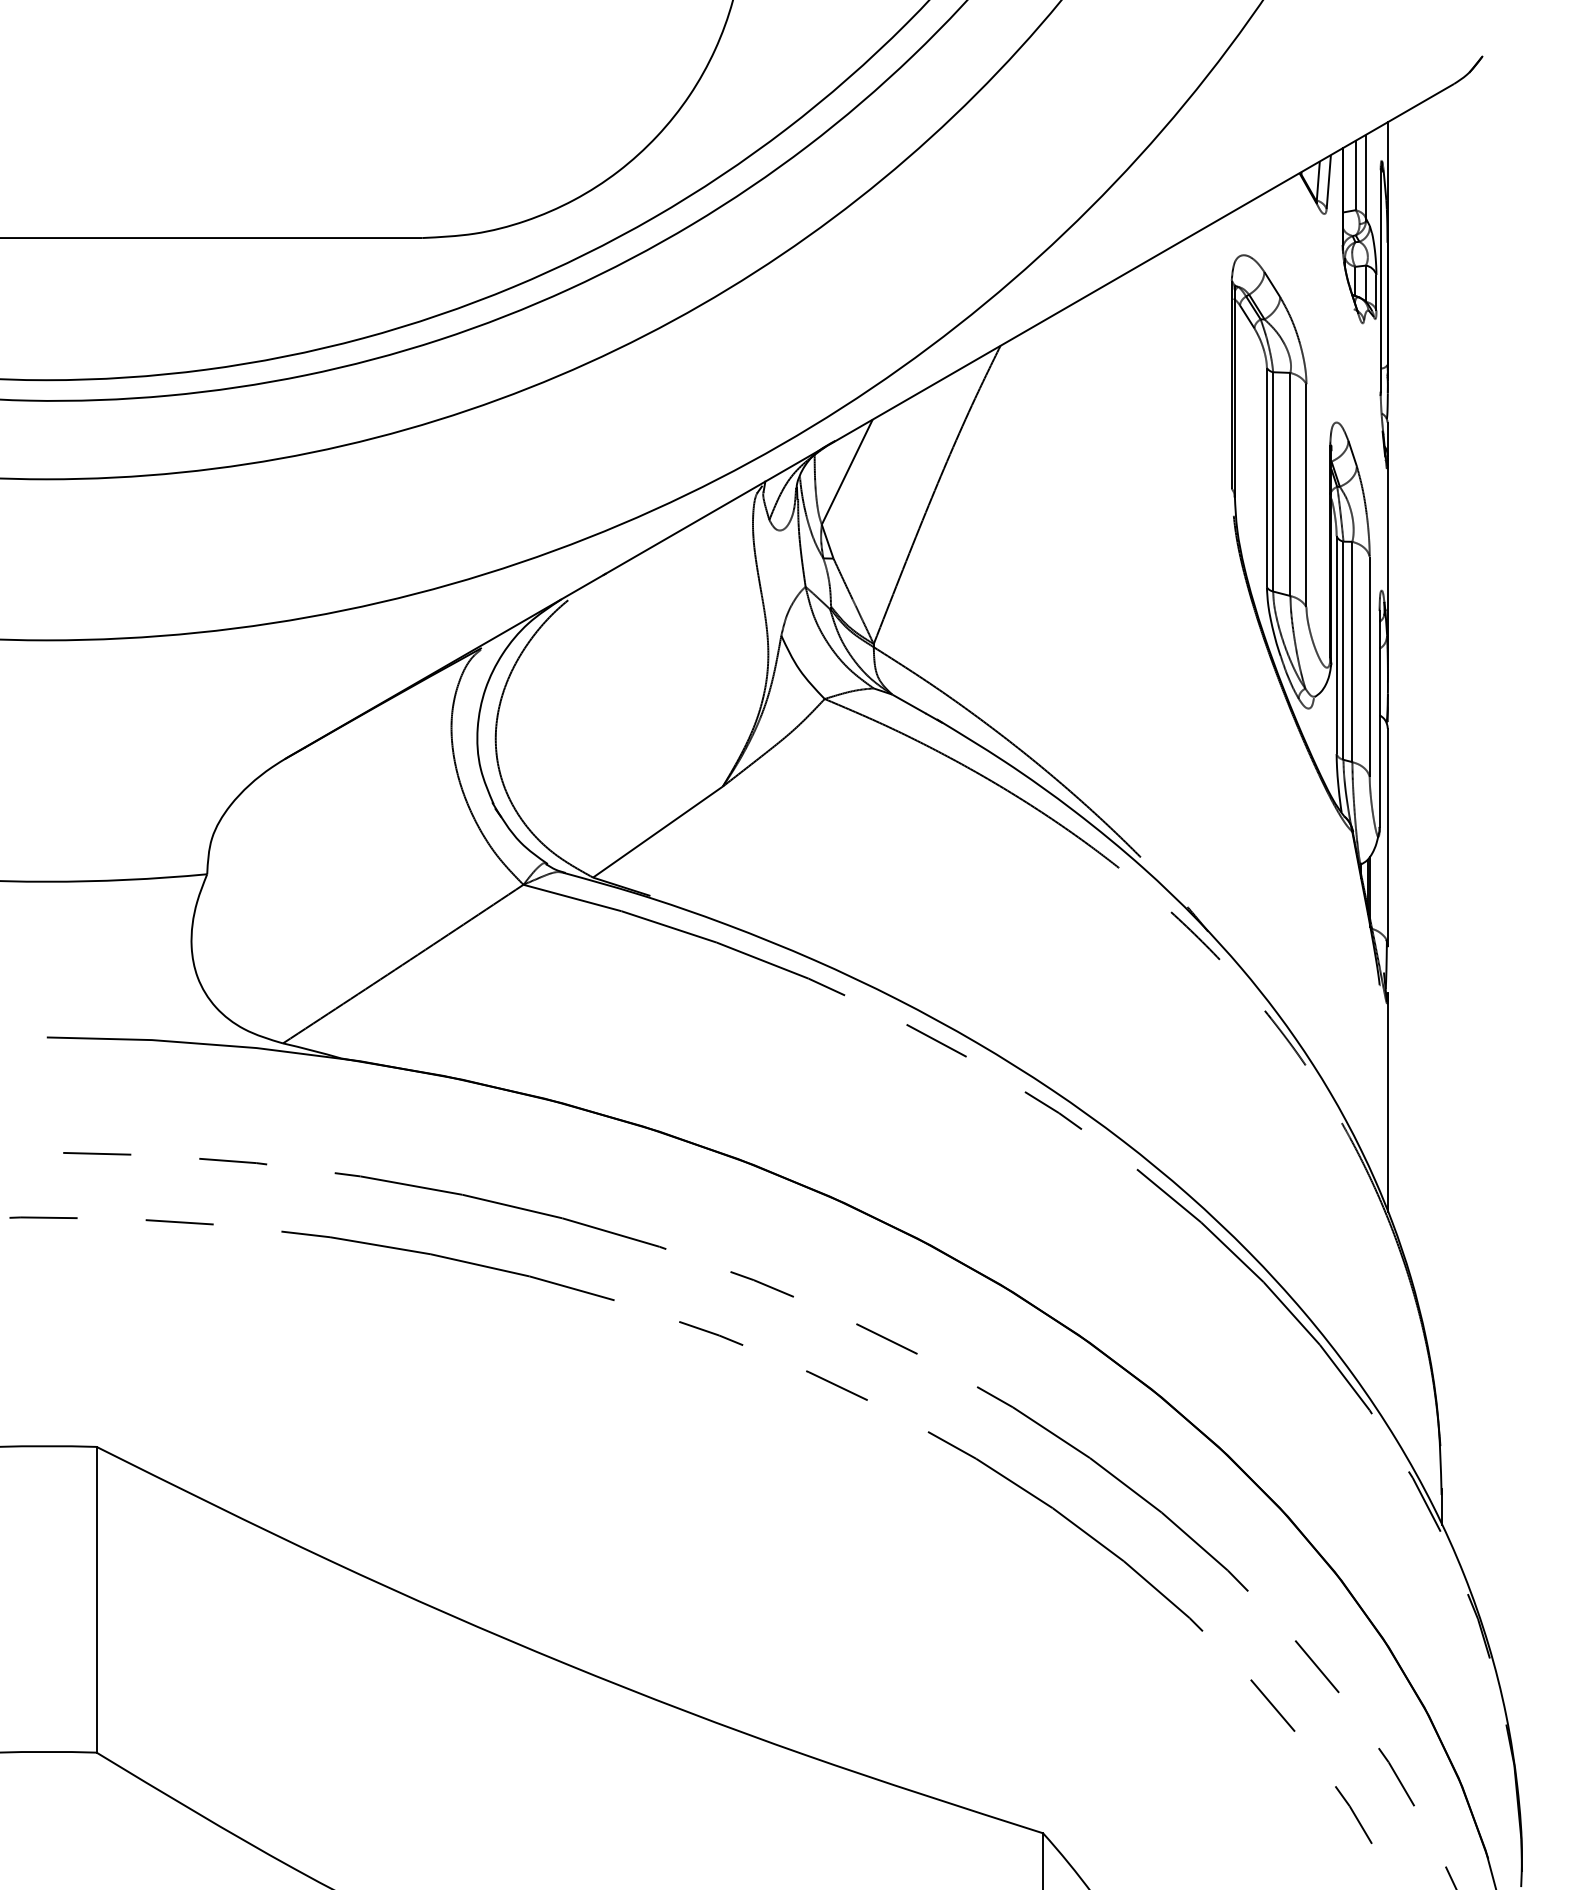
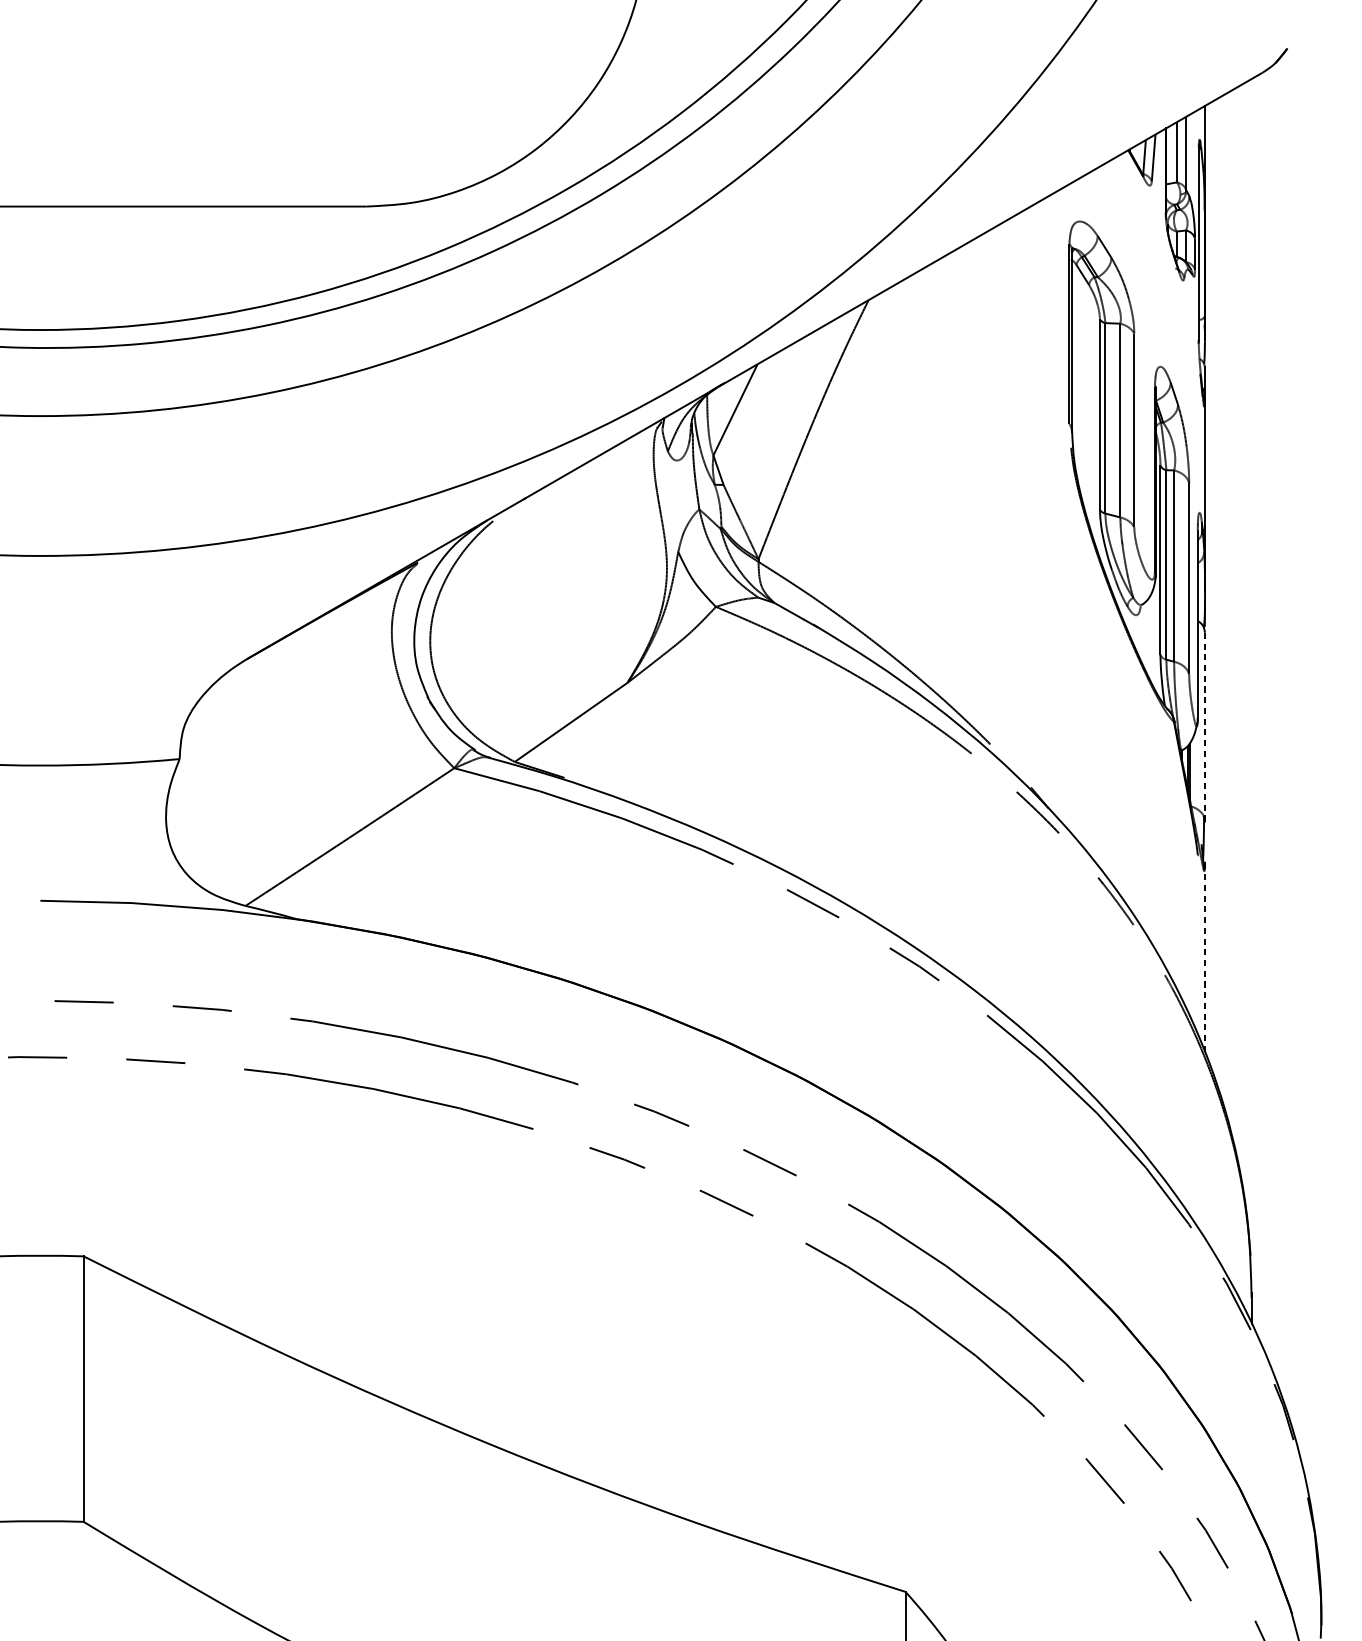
line: (1387, 837) -> (1204, 727), solid -> dashed
line: (1387, 1101) -> (1204, 956), solid -> dashed

